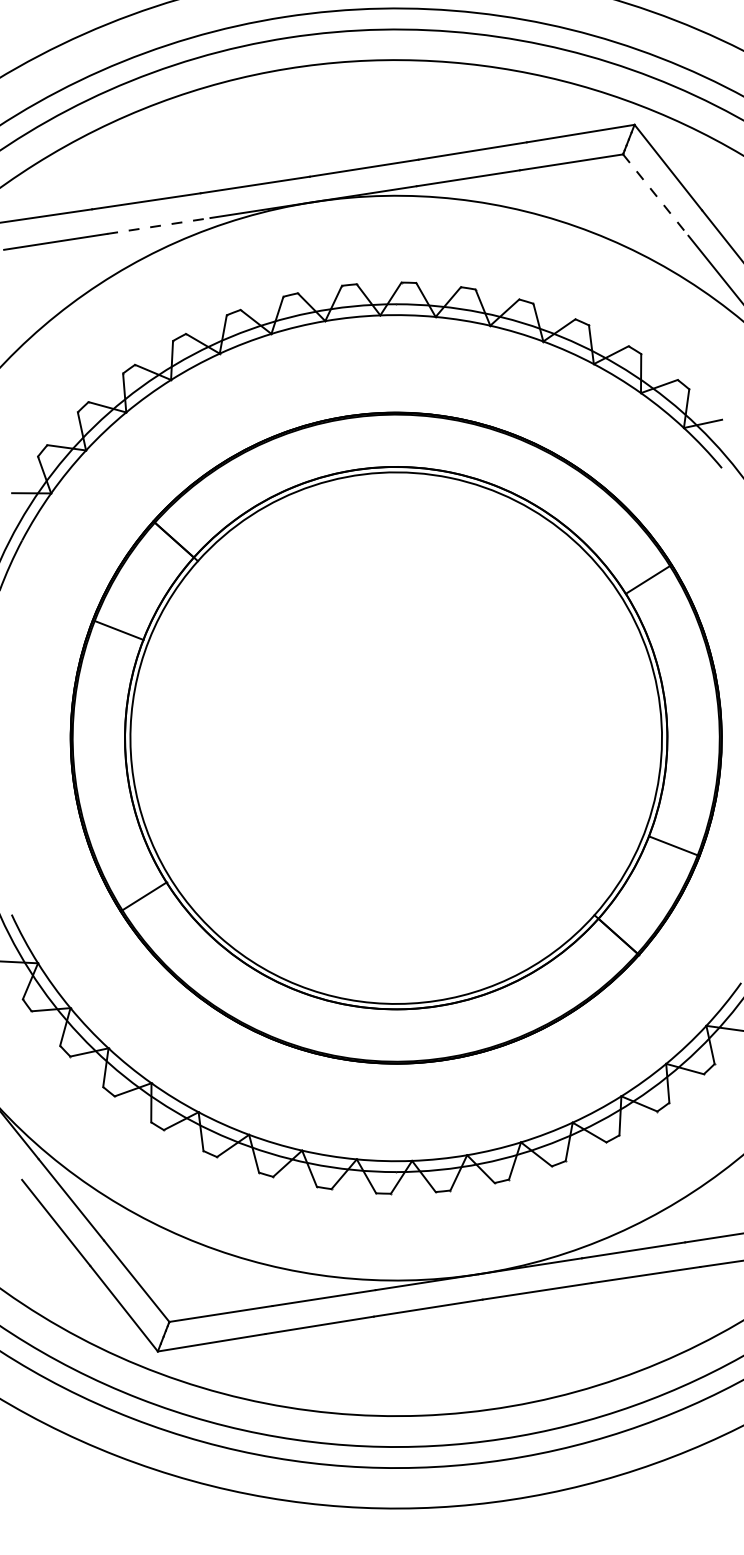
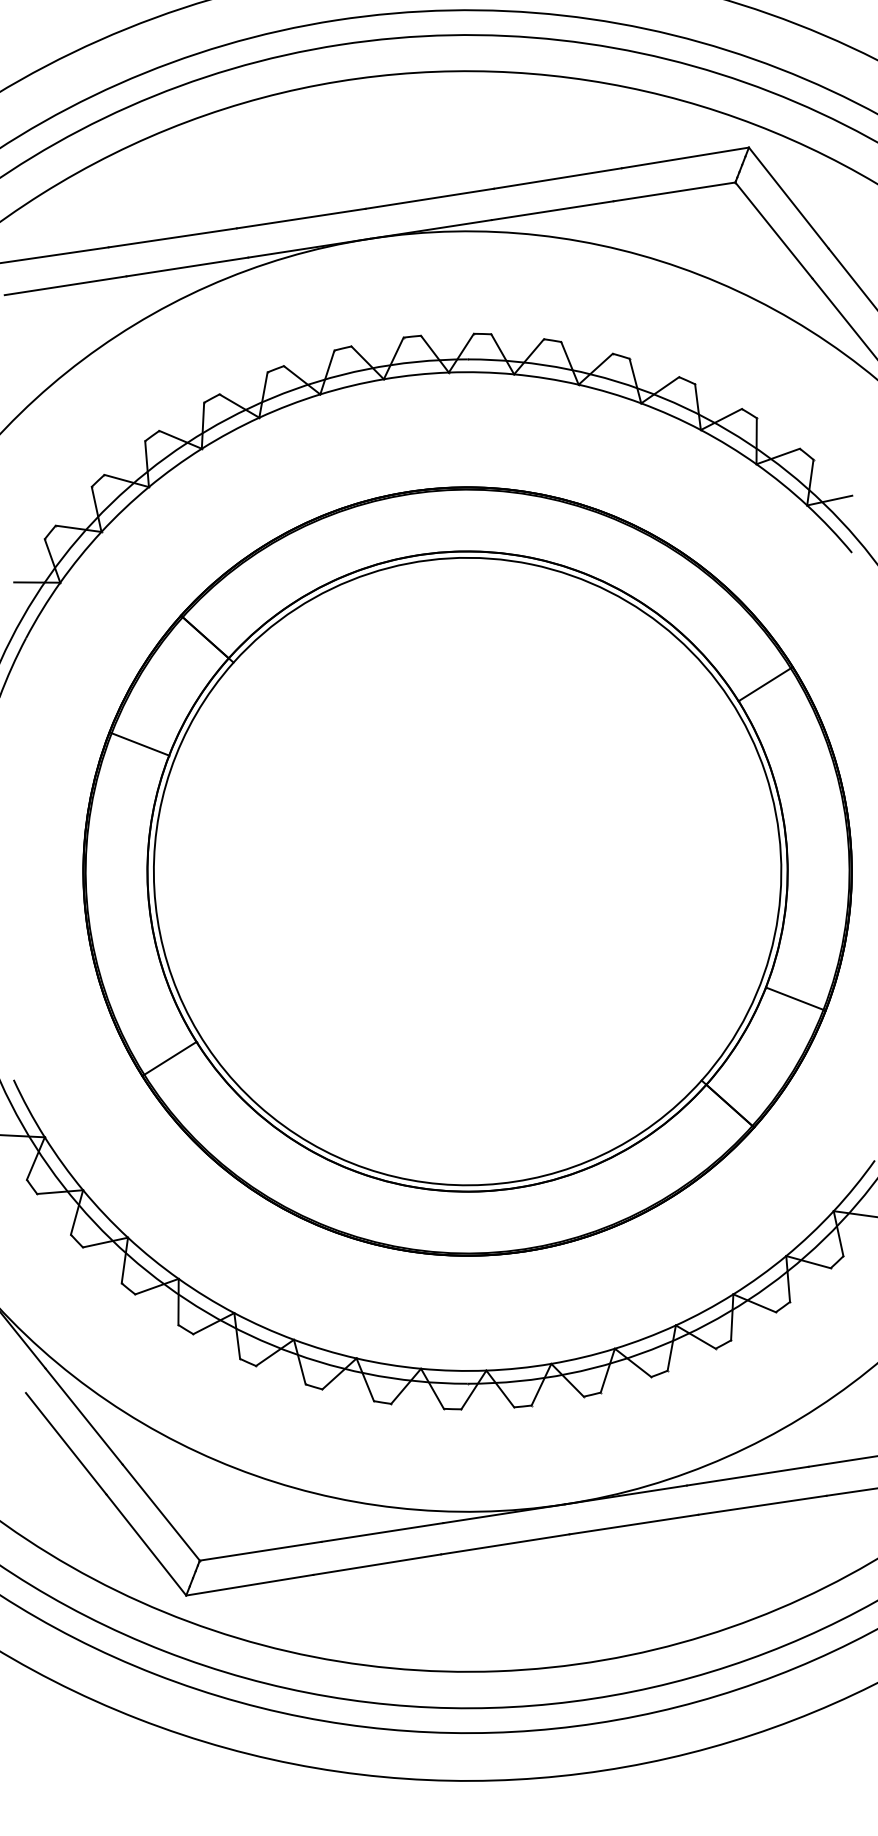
line: (656, 195) -> (774, 231), dashed -> solid
line: (159, 225) -> (188, 266), dashed -> solid

